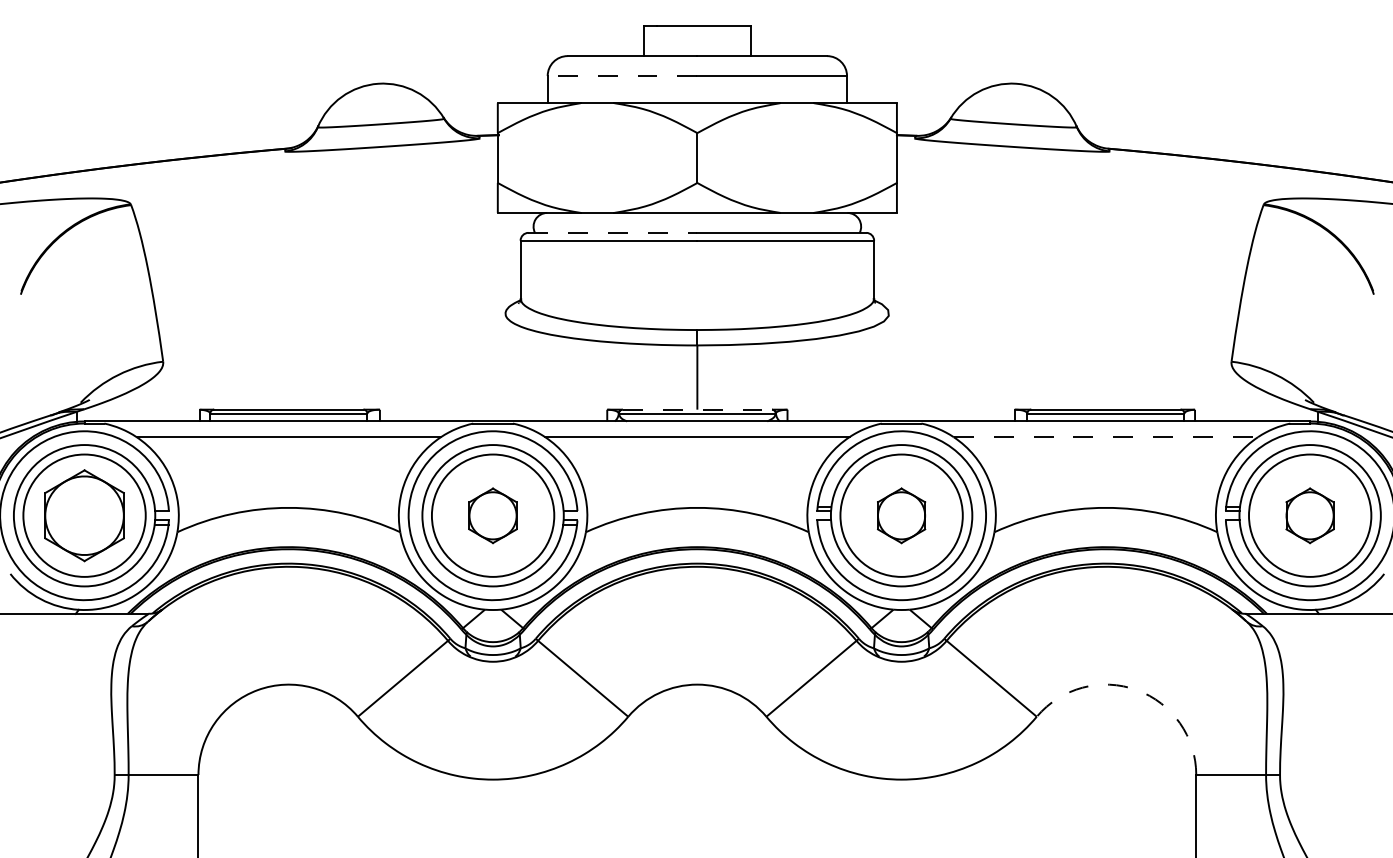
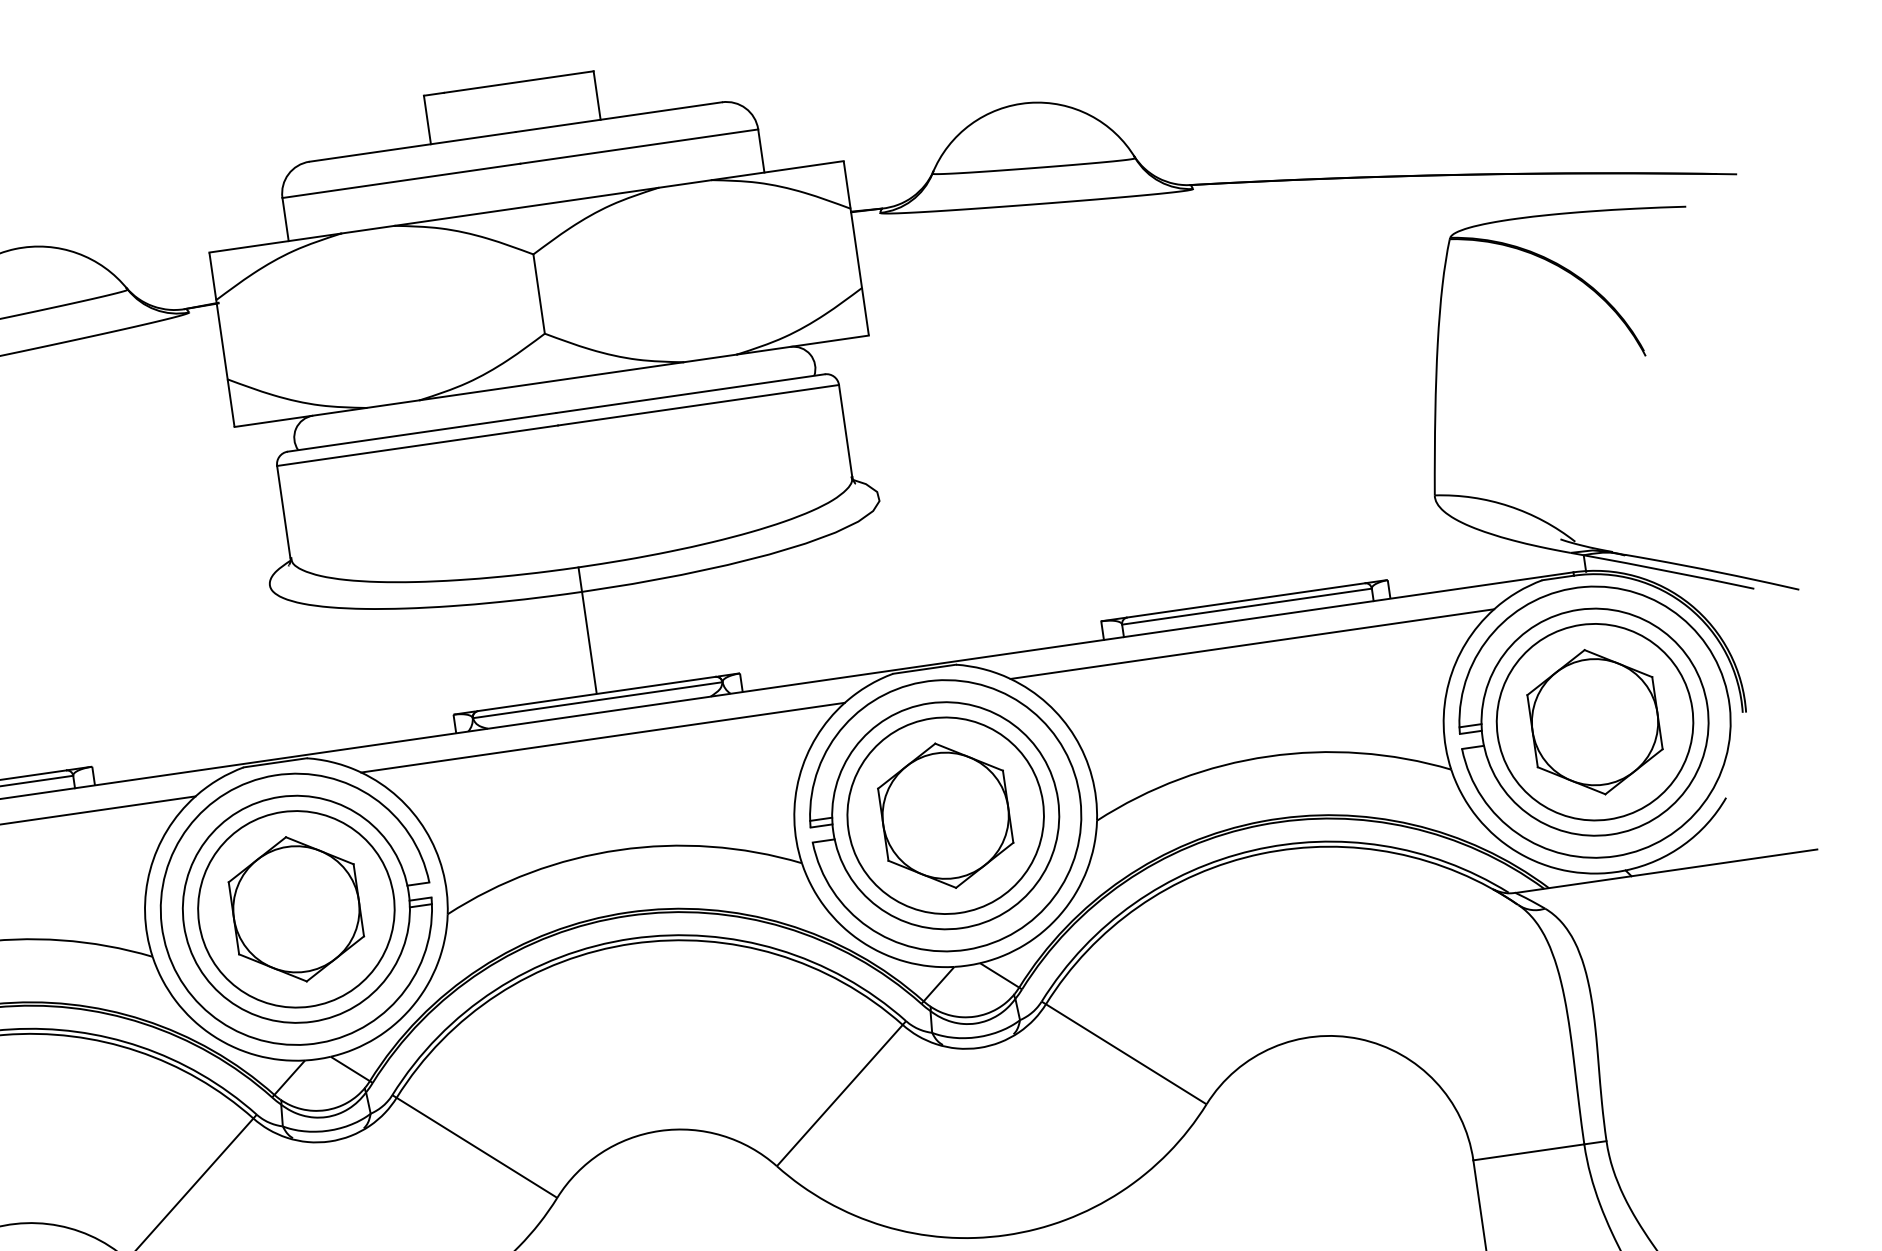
line: (622, 76) -> (401, 181), dashed -> solid
line: (613, 232) -> (422, 431), dashed -> solid
line: (697, 409) -> (596, 693), dashed -> solid
line: (1106, 437) -> (1253, 644), dashed -> solid
part: (492, 515) -> (295, 909), size x1.67
part: (901, 515) -> (945, 815), size x1.67
part: (1309, 515) -> (1593, 721), size x1.67
arc: (1136, 690) -> (1359, 1039), dashed -> solid

